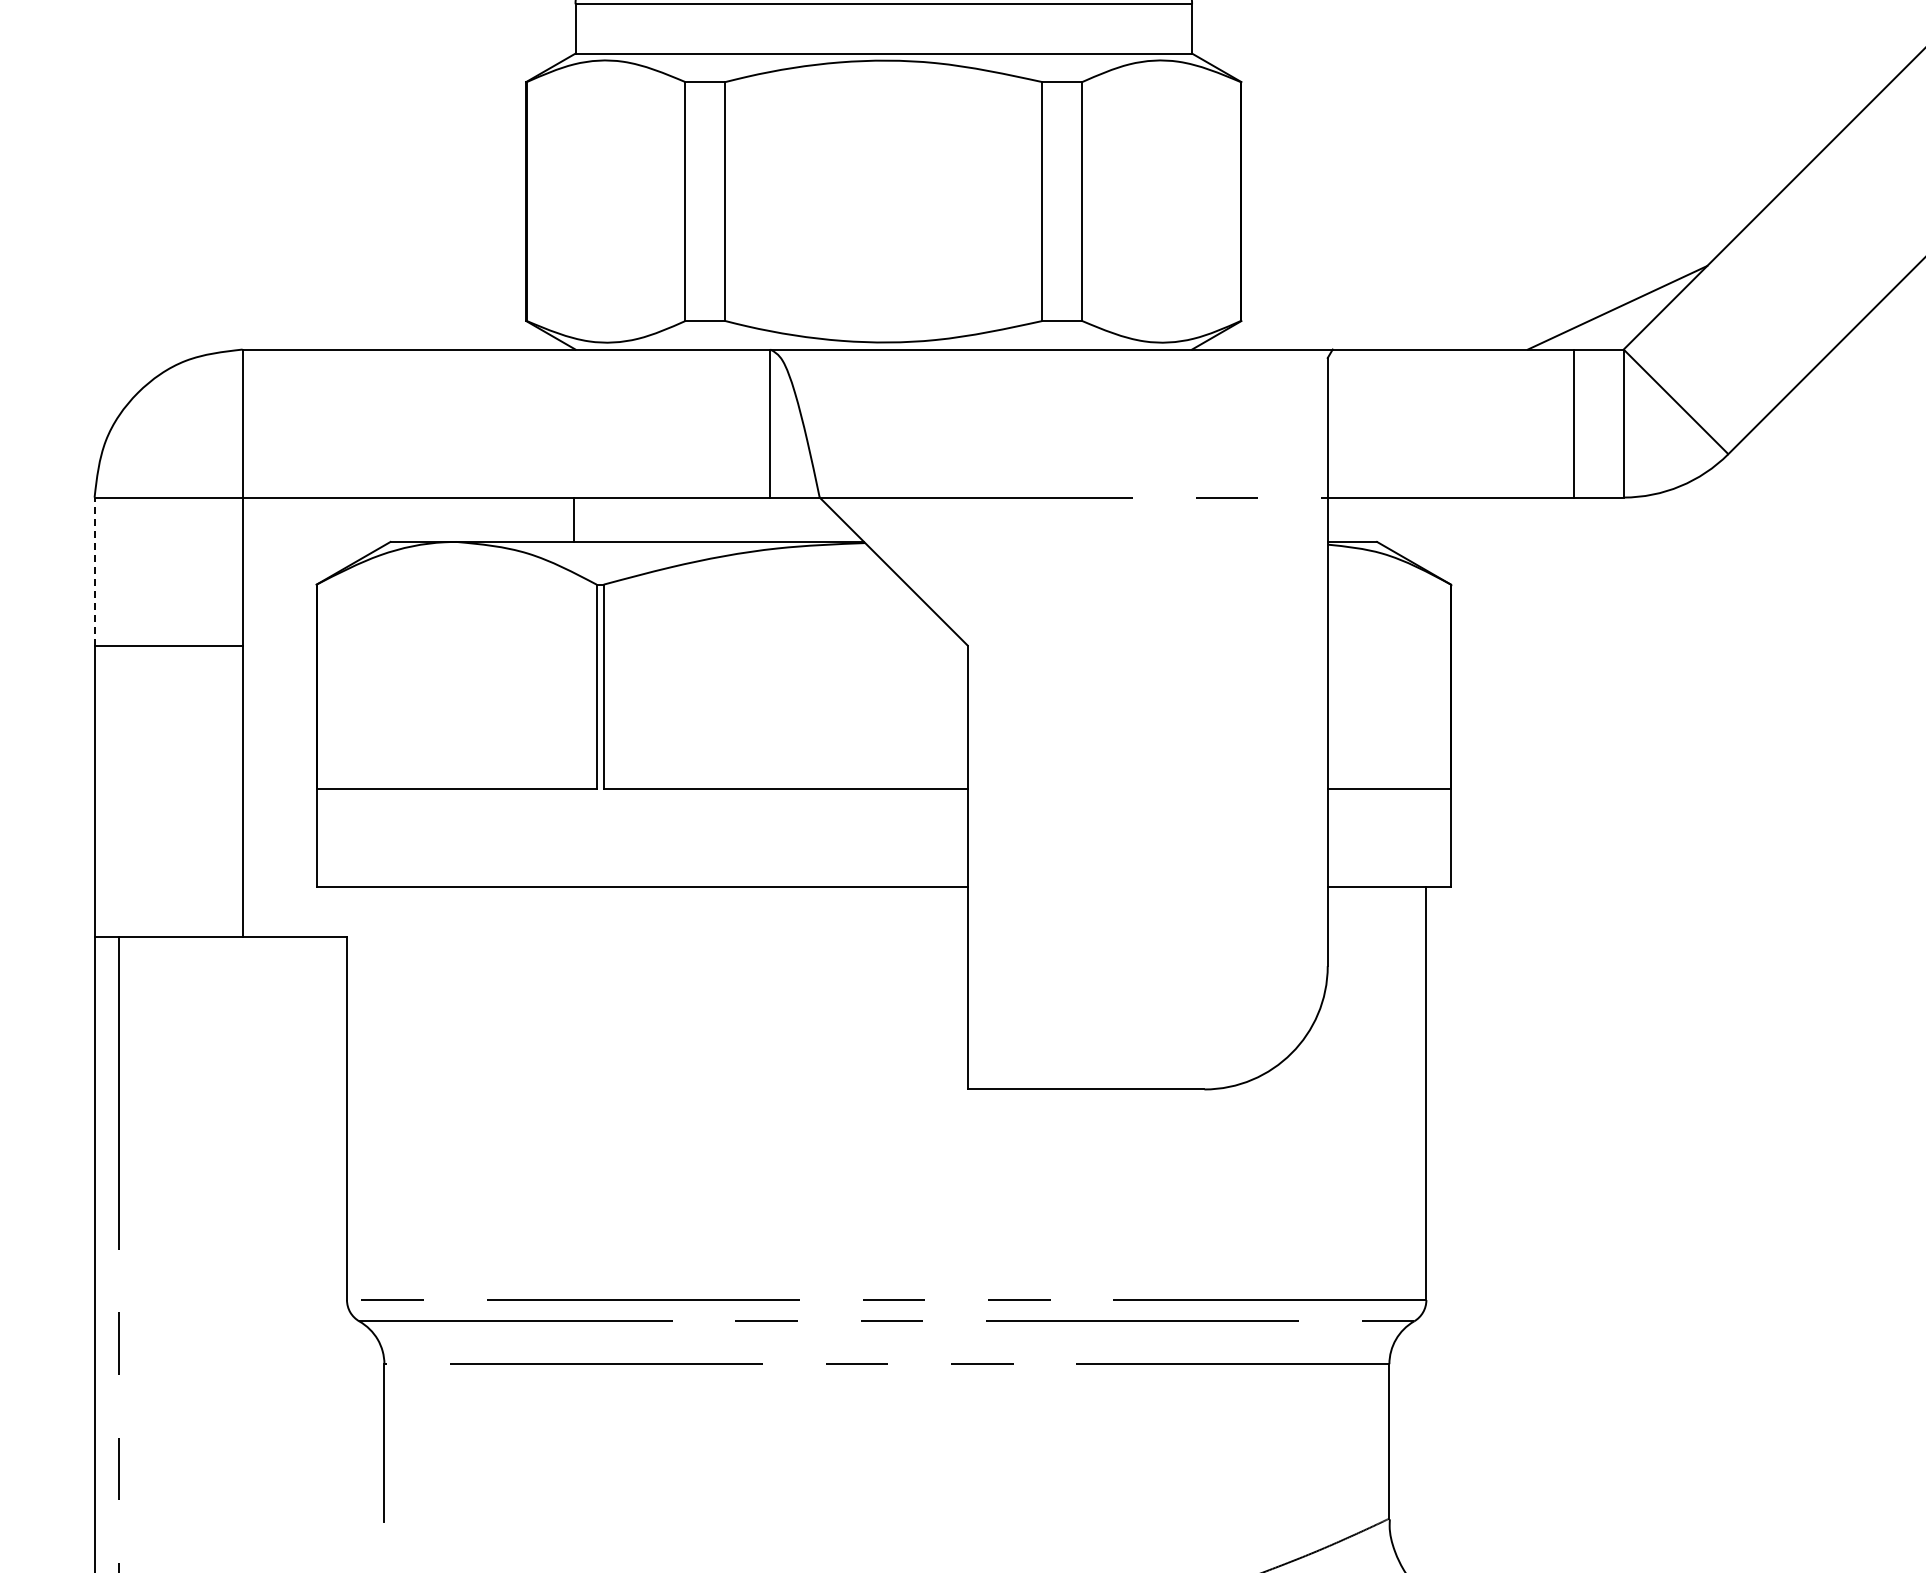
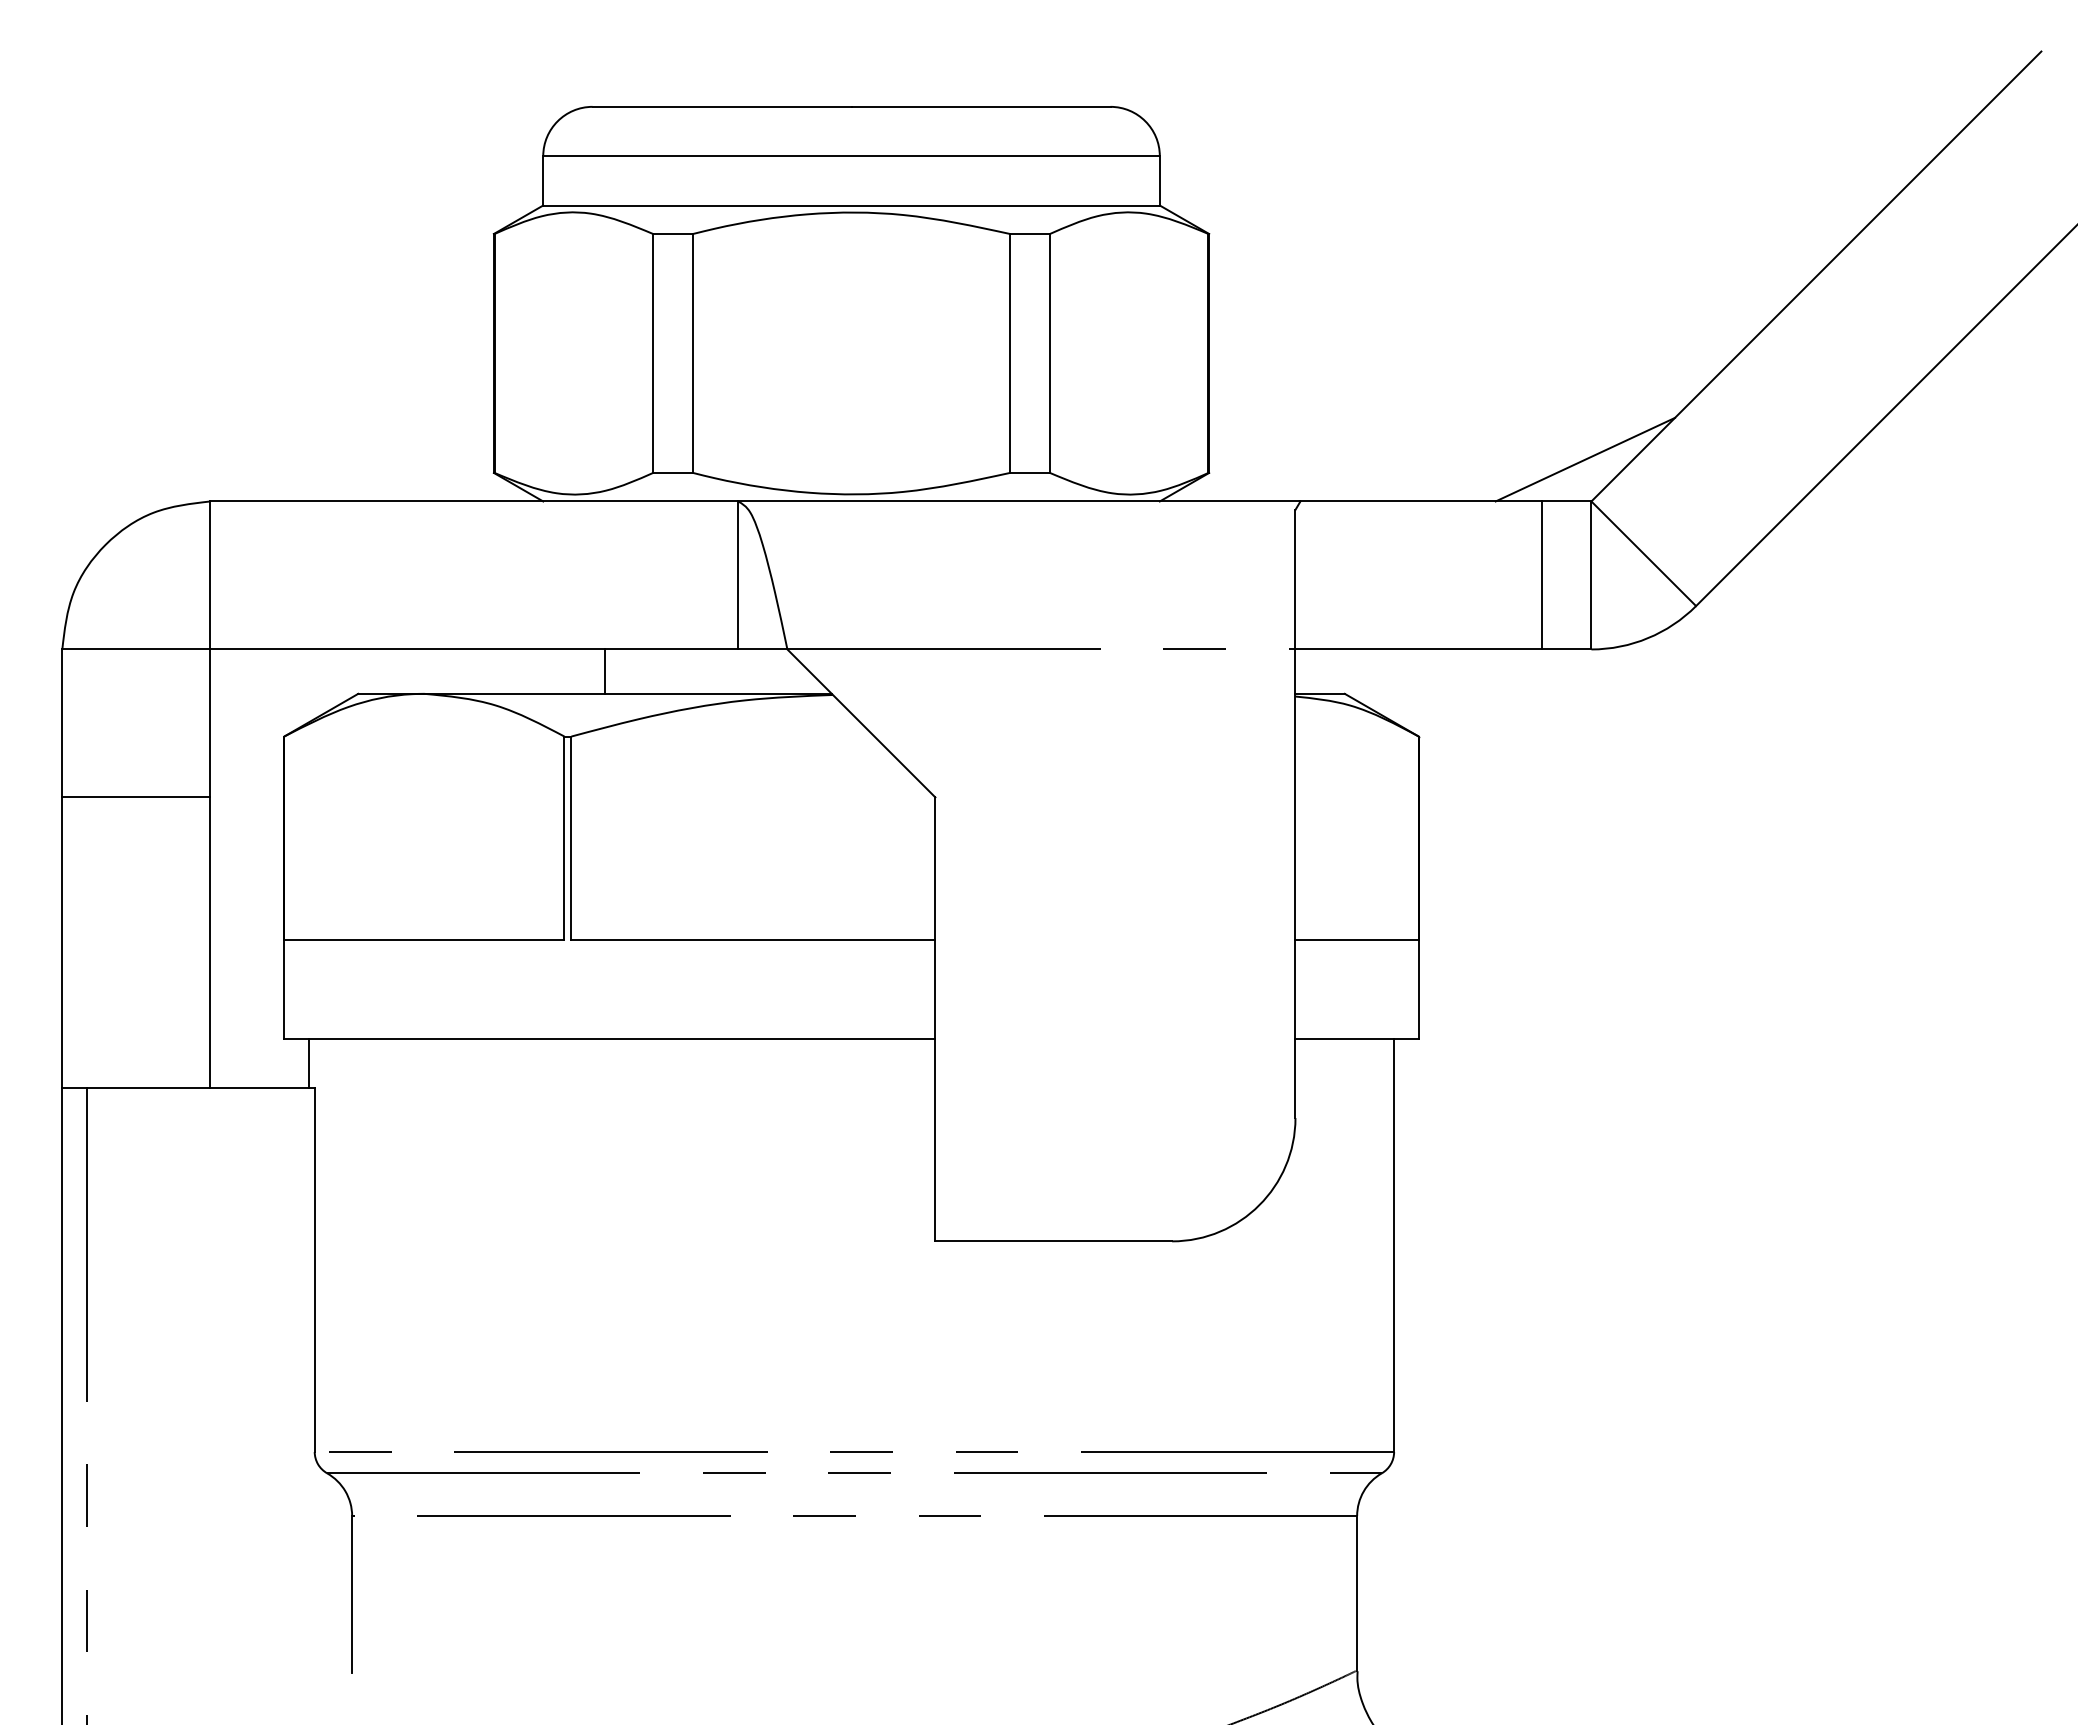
line: (573, 519) -> (604, 671), moved
line: (94, 571) -> (62, 723), dashed -> solid
line: (340, 911) -> (308, 1063), added

